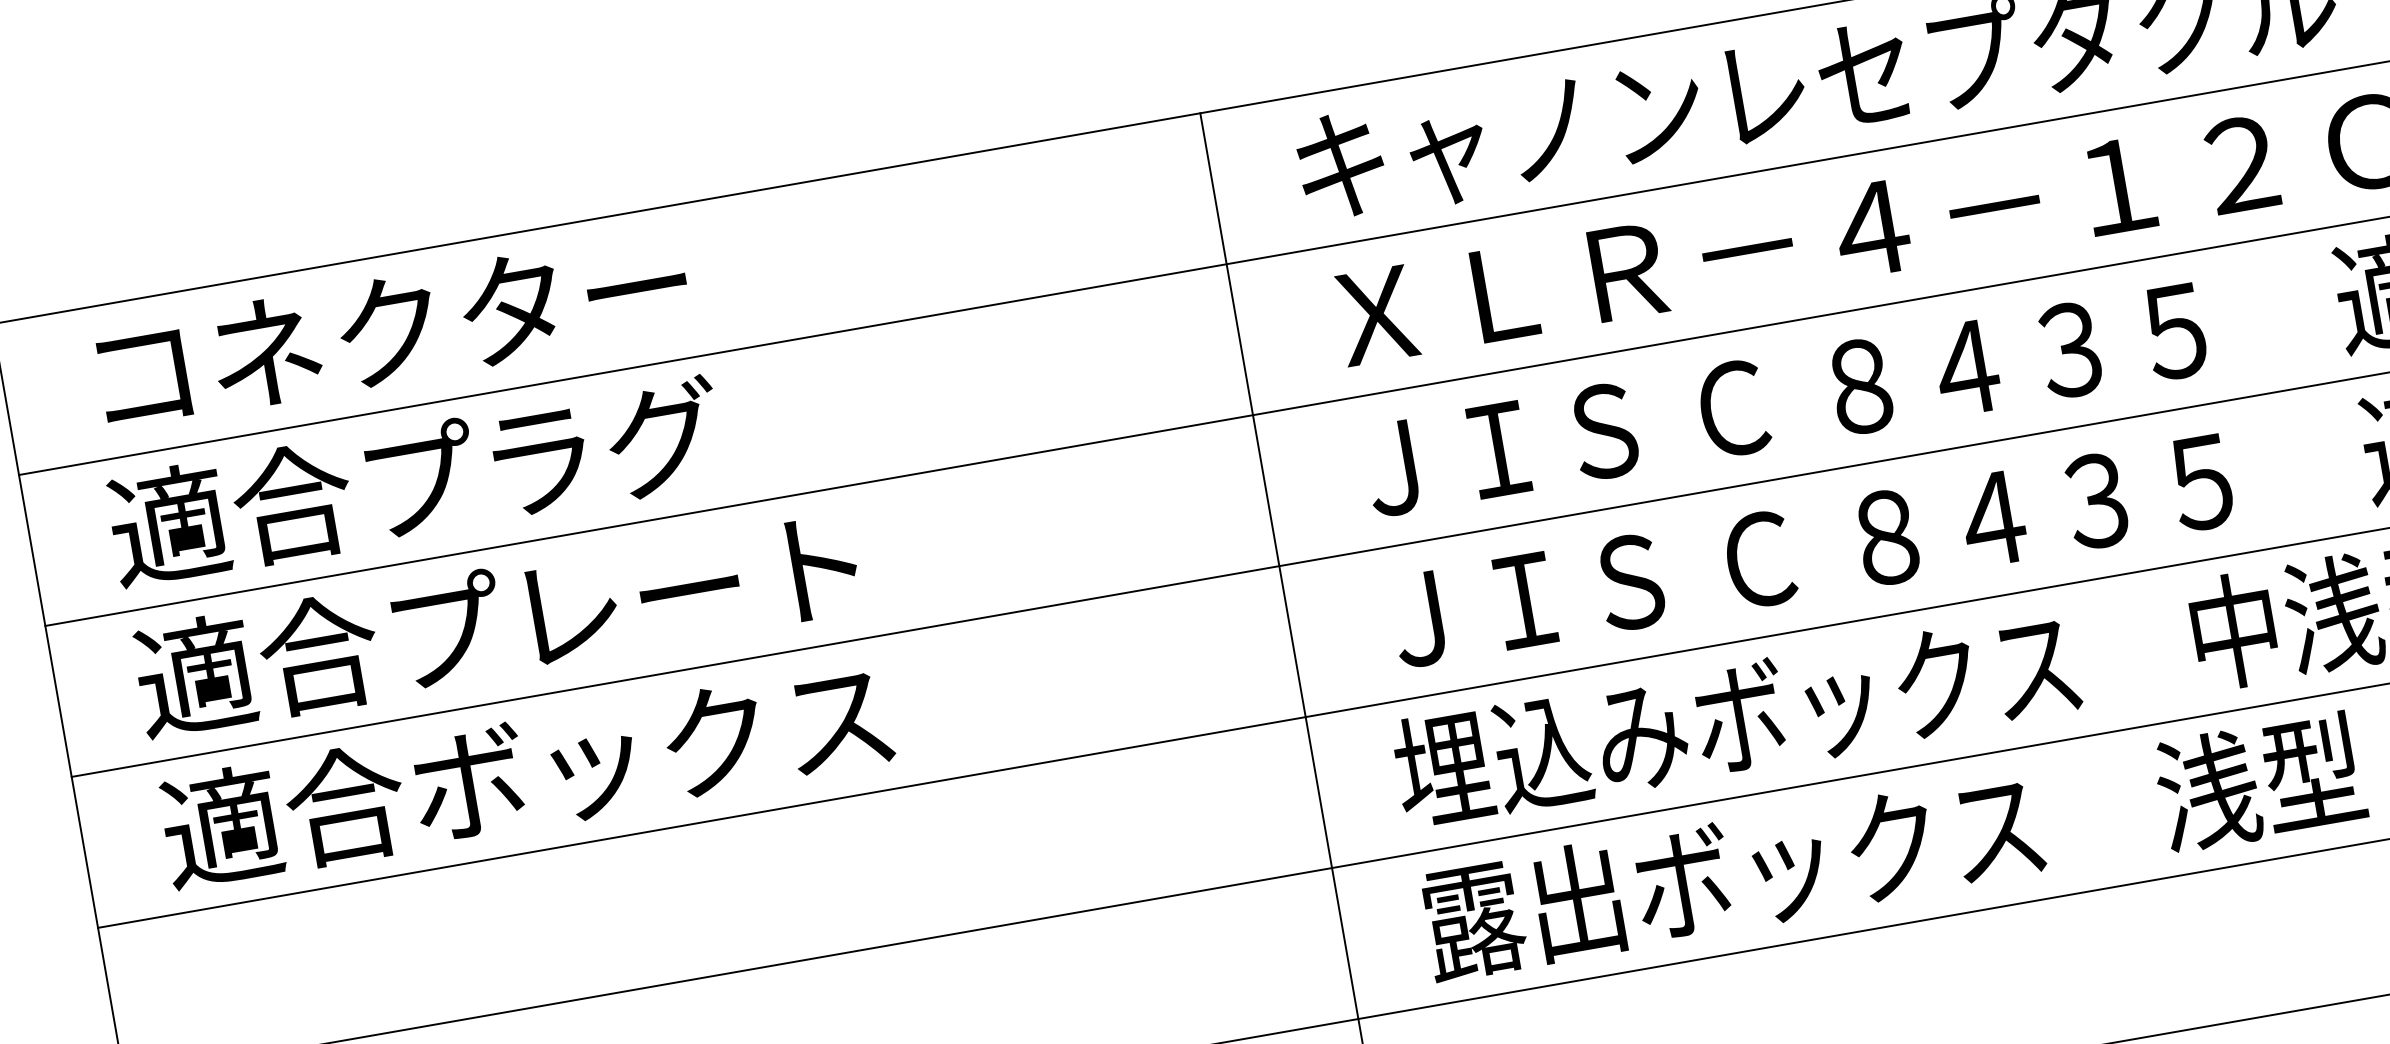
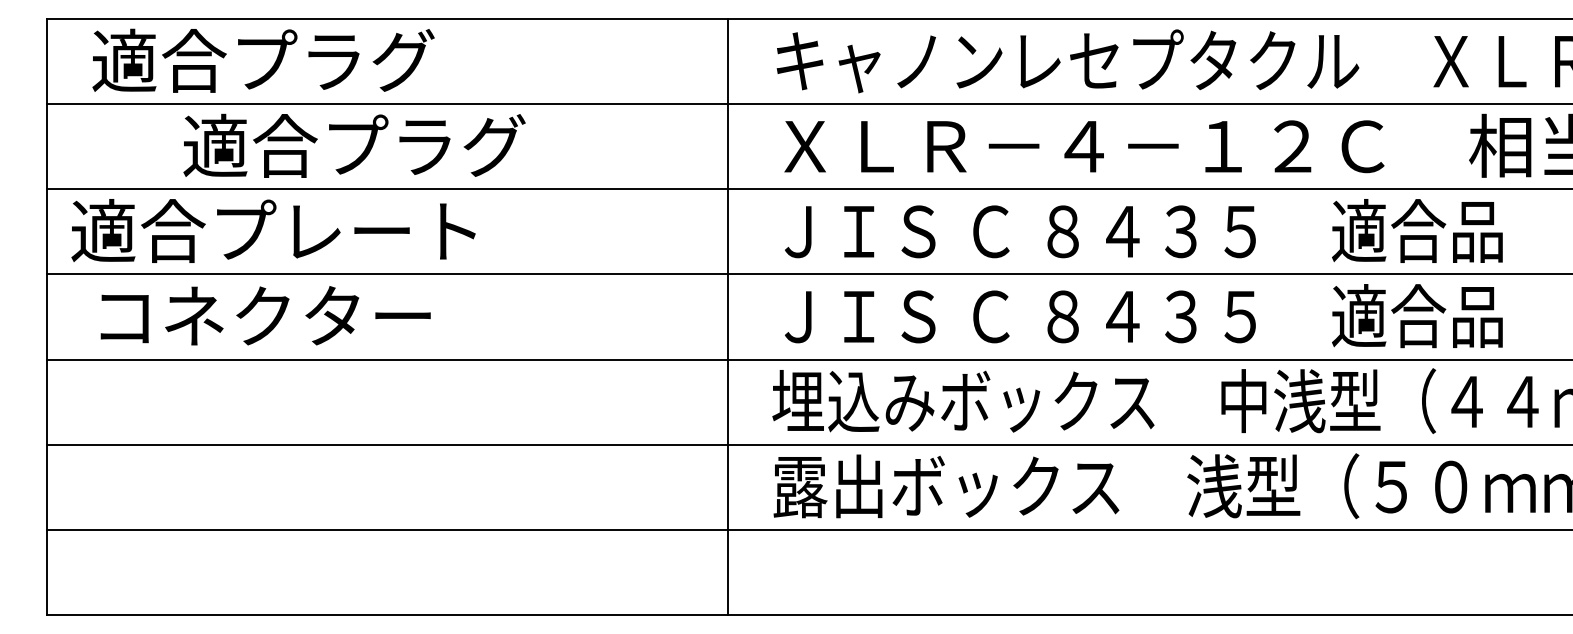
text: (389, 330) -> (263, 60), コネクター -> 適合プラグ
text: (415, 481) -> (354, 145), moved
text: (496, 622) -> (273, 230), moved
text: (527, 774) -> (296, 316), 適合ボックス -> コネクター

